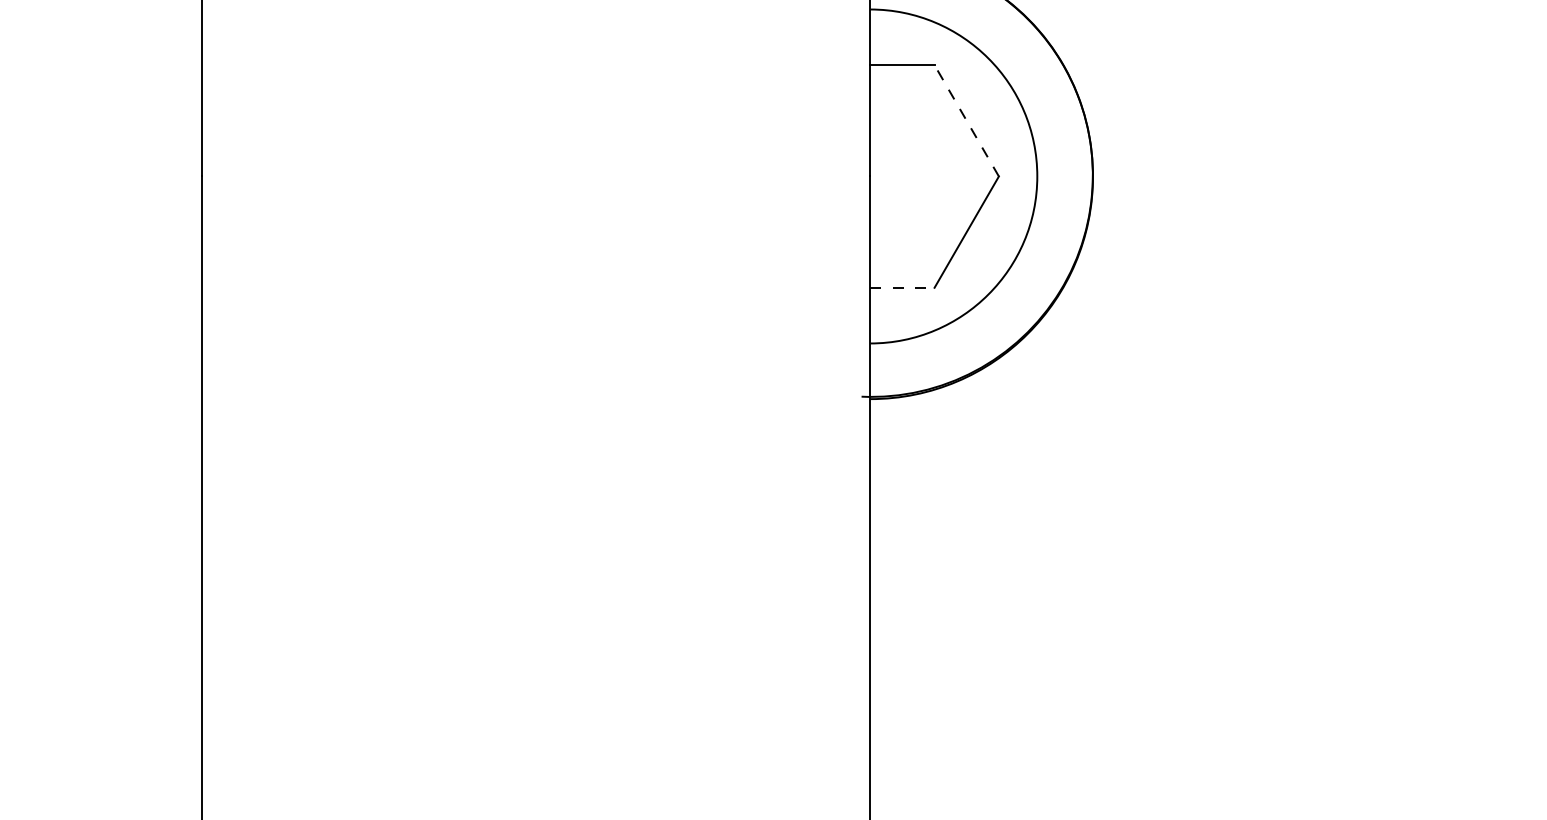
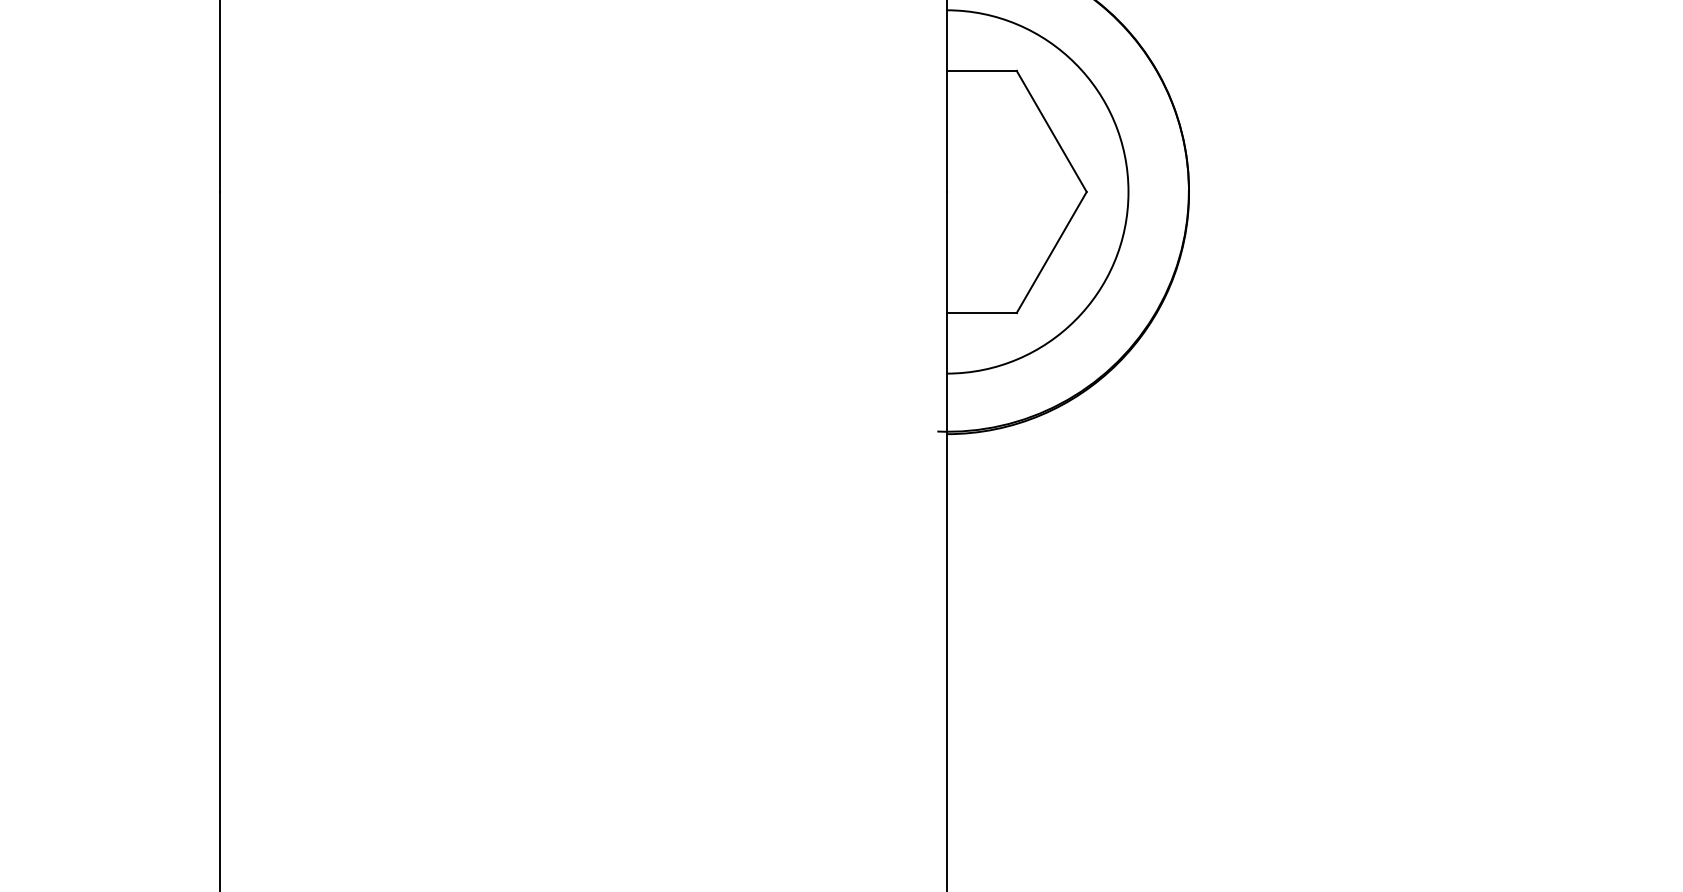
line: (966, 120) -> (1051, 131), dashed -> solid
line: (902, 288) -> (981, 313), dashed -> solid

